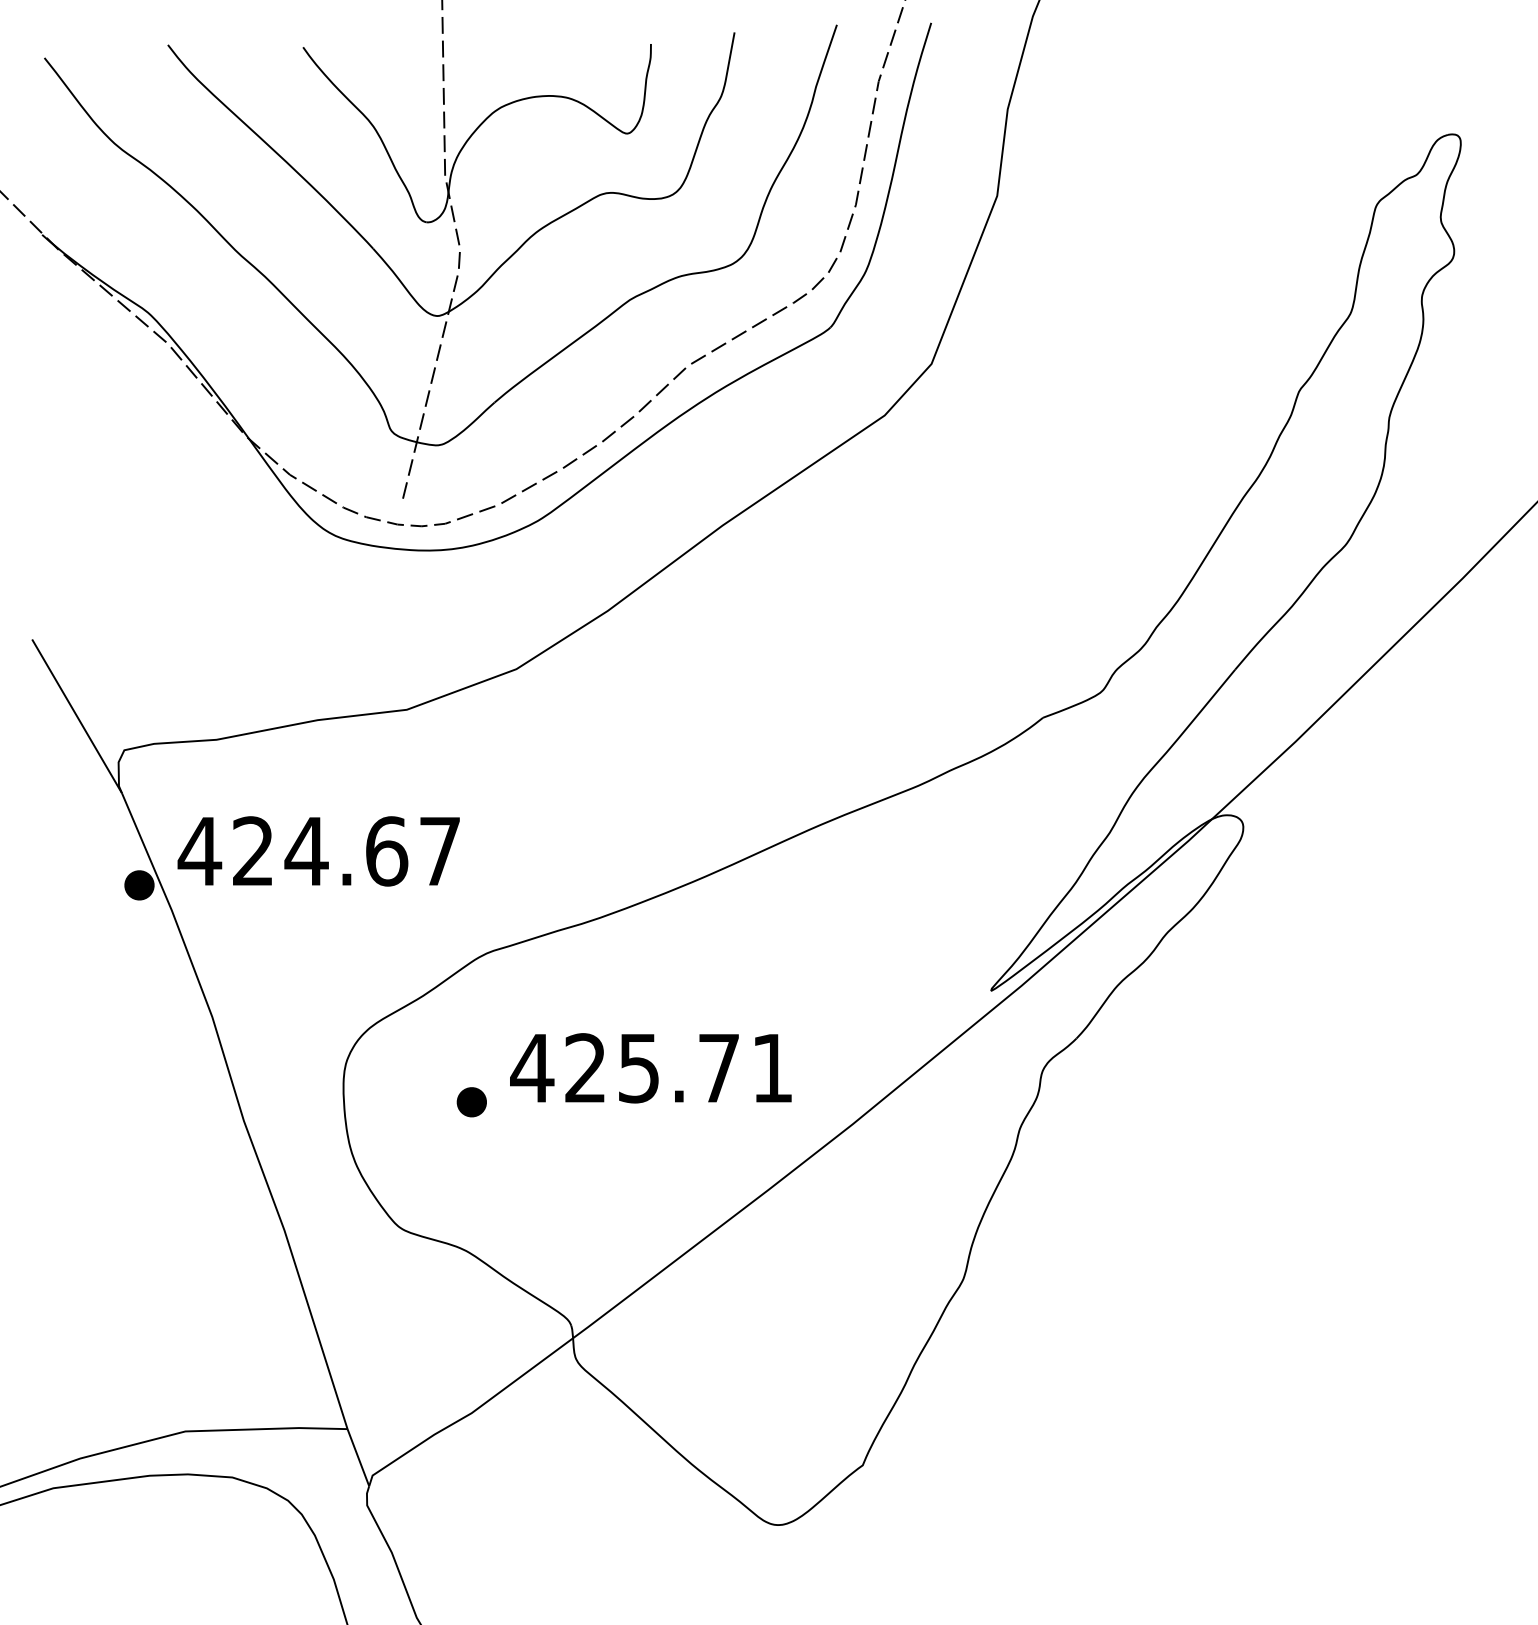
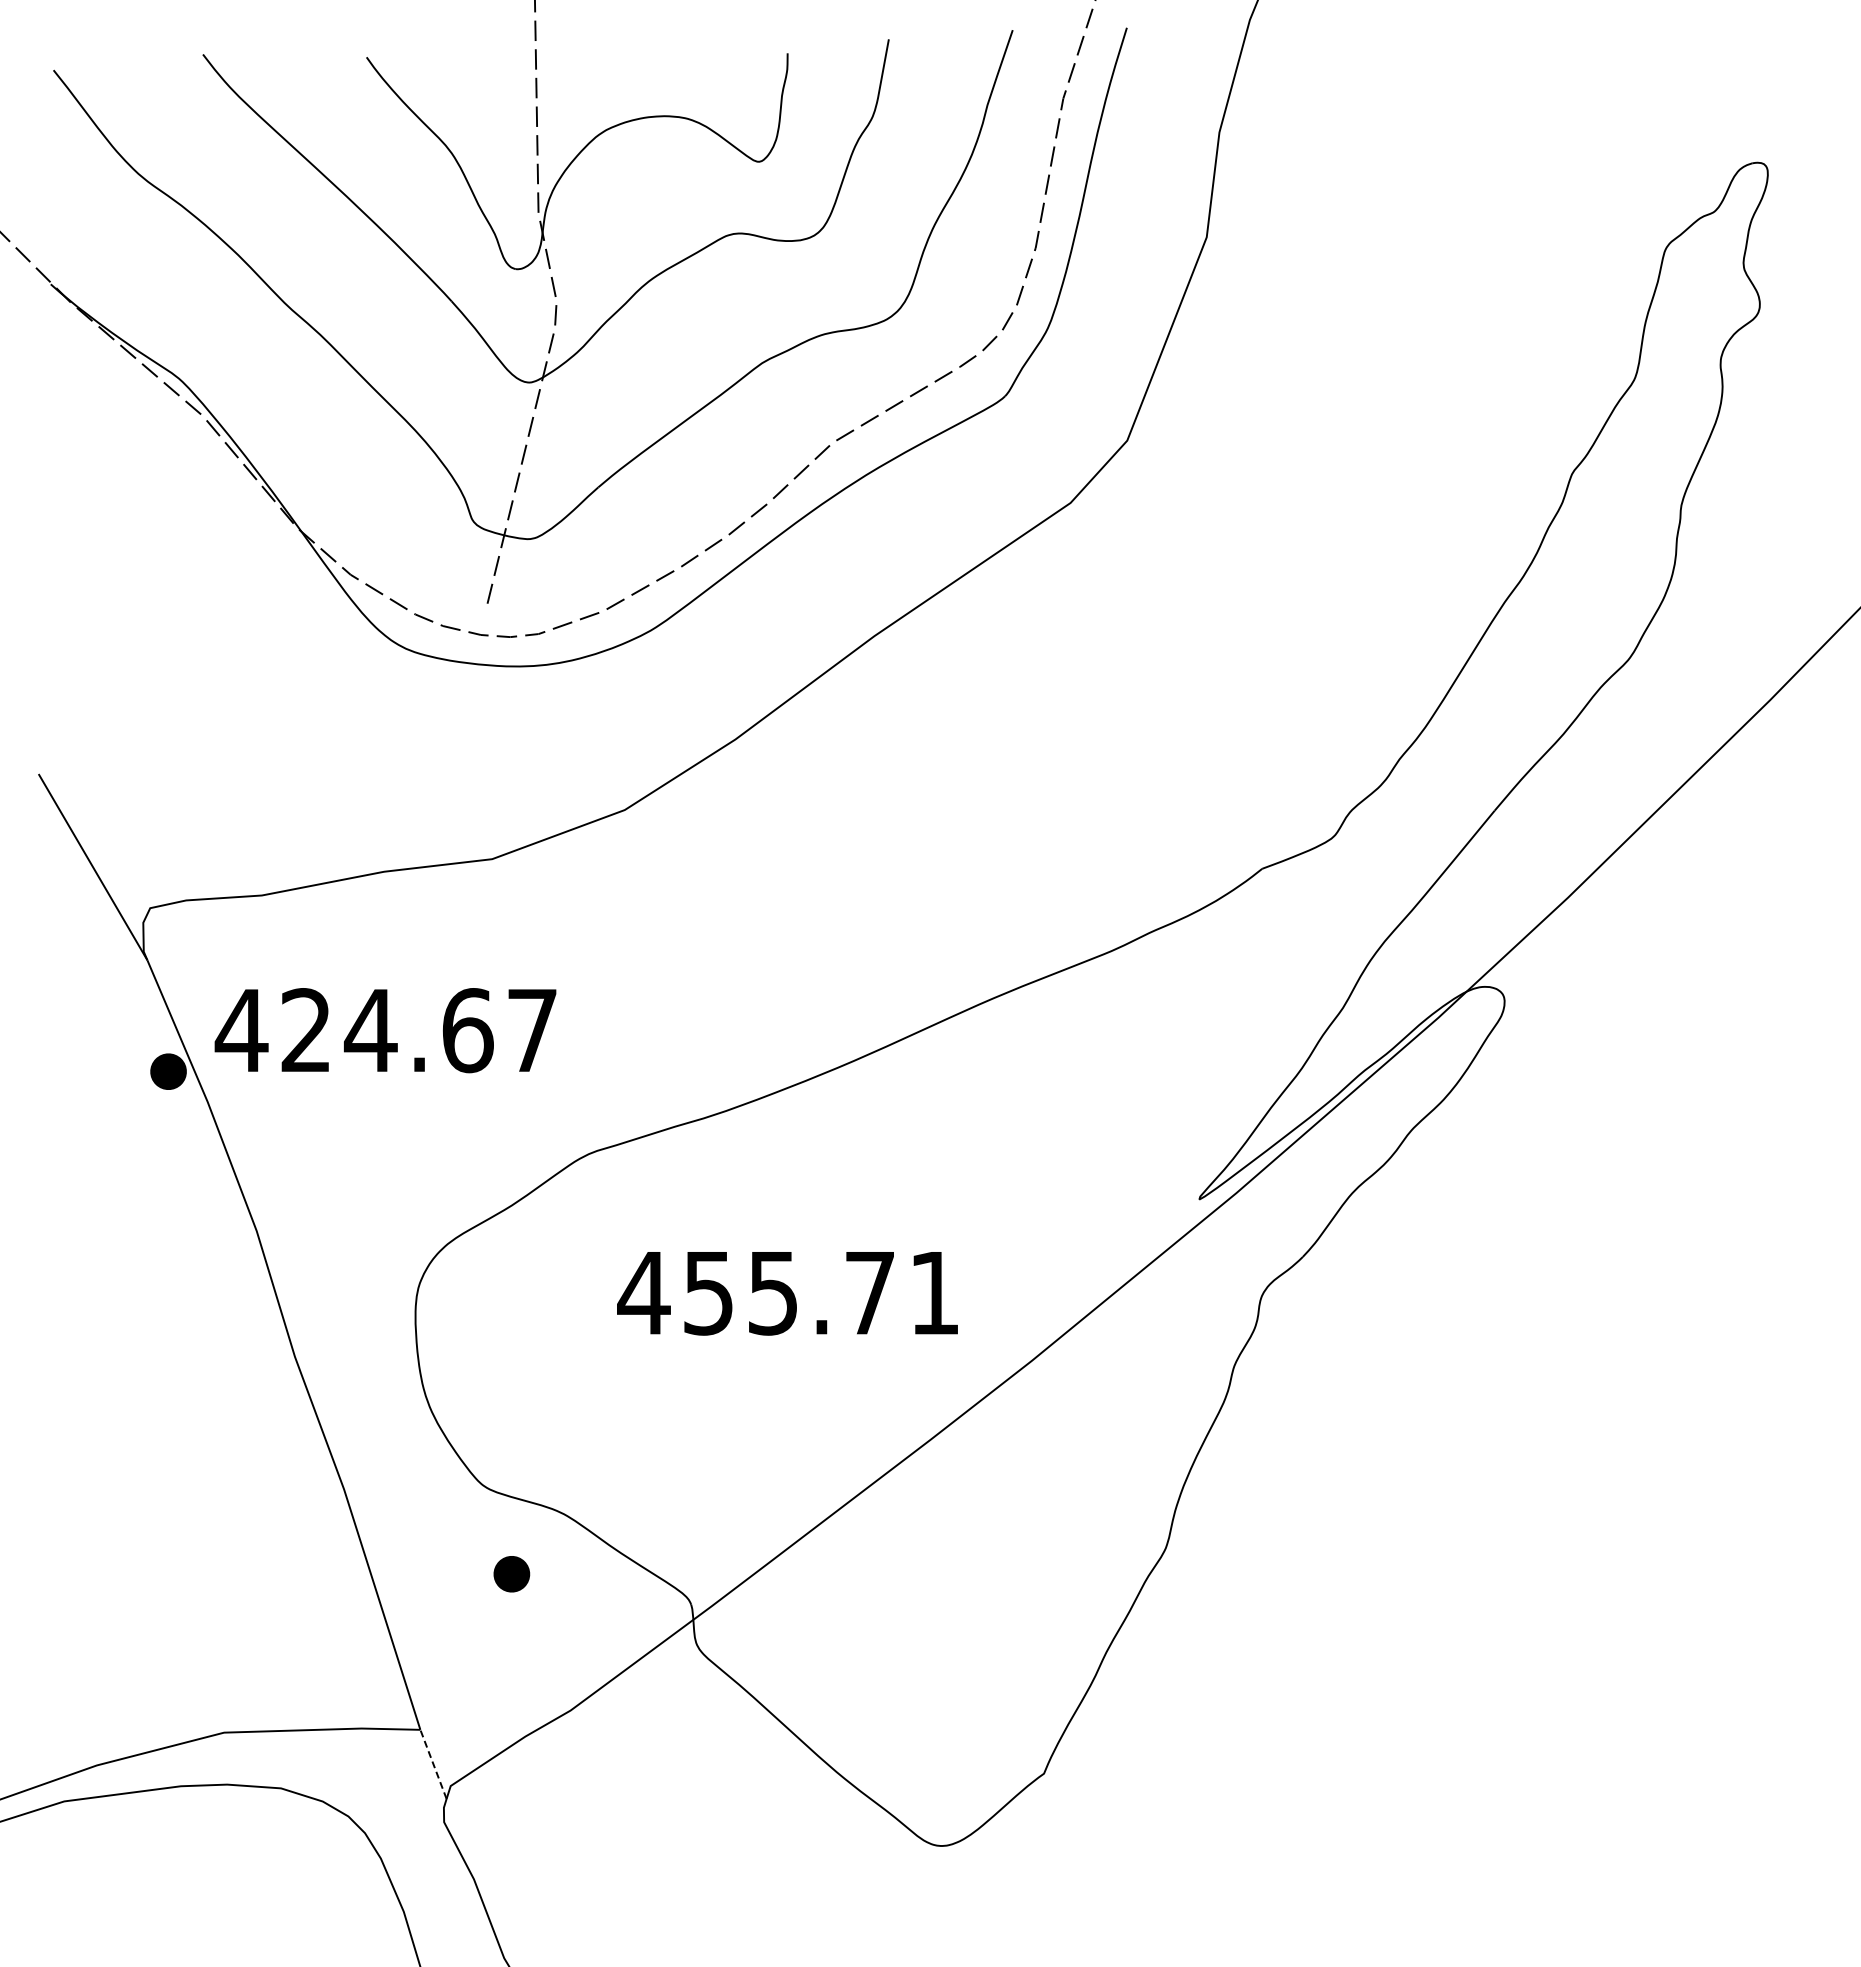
text: (585, 1067) -> (708, 1292), 425.71 -> 455.71
part: (471, 1102) -> (511, 1574), moved
line: (358, 1457) -> (433, 1764), solid -> dashed

